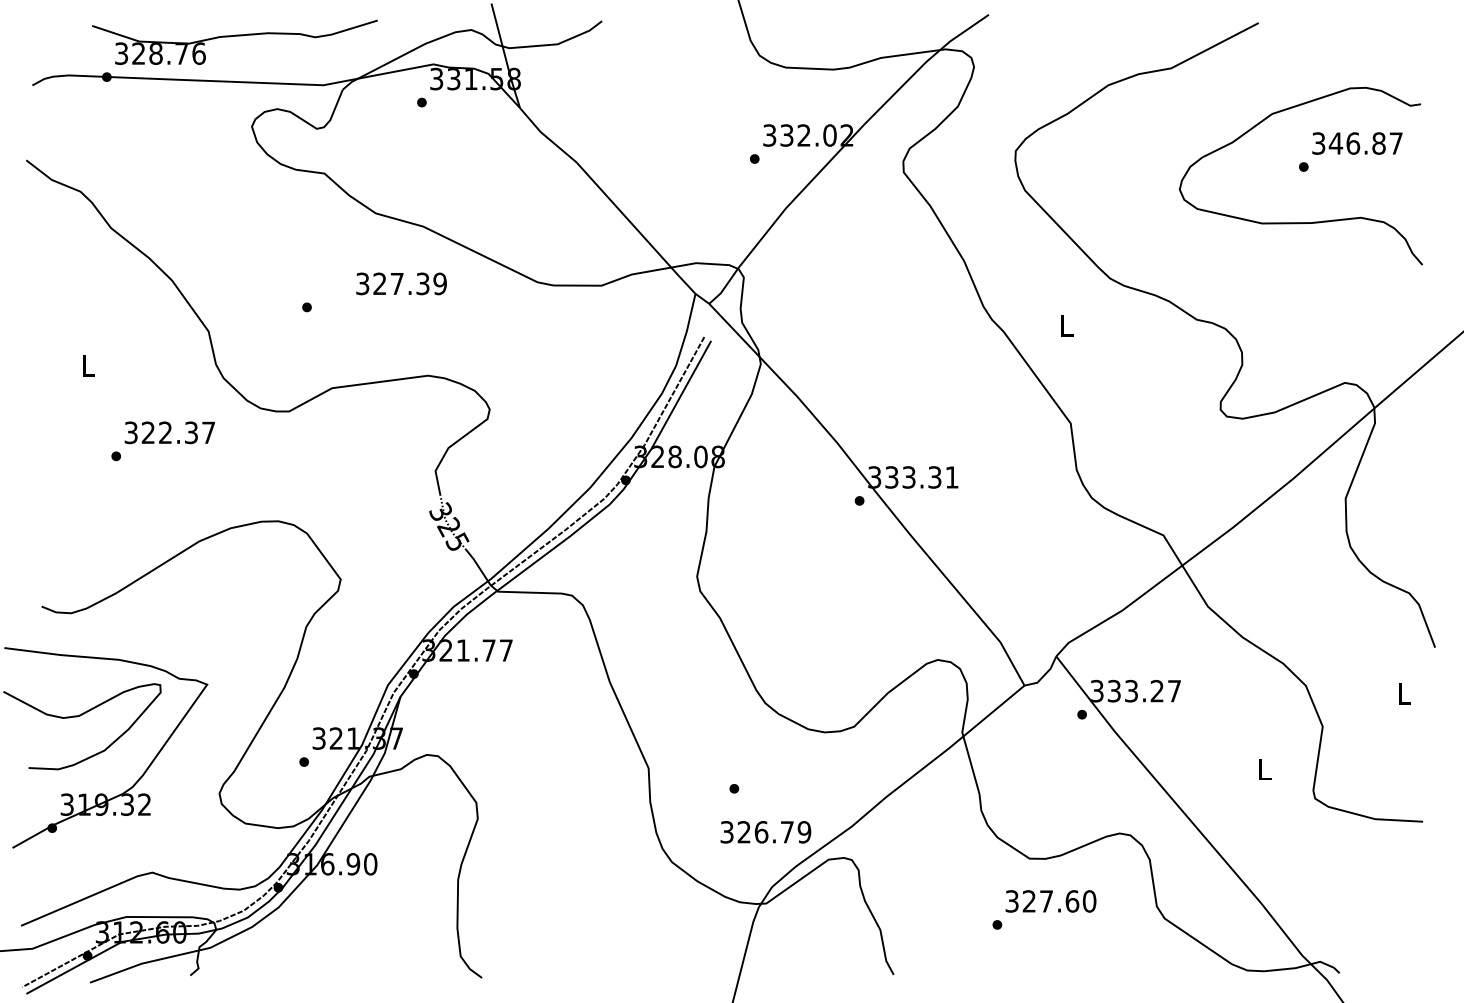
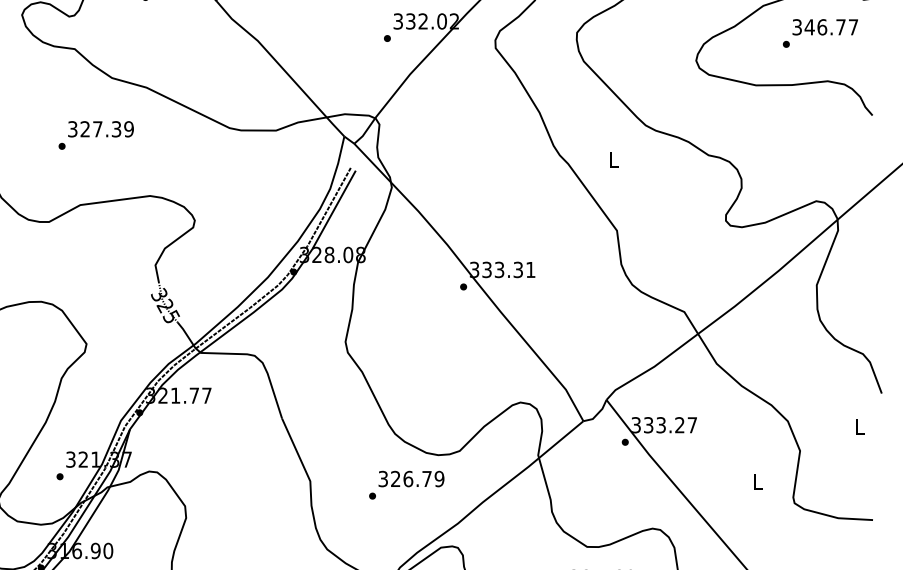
text: (1378, 143) -> (840, 27), 346.87 -> 346.77
text: (401, 283) -> (100, 128), moved
text: (765, 832) -> (411, 479), moved

